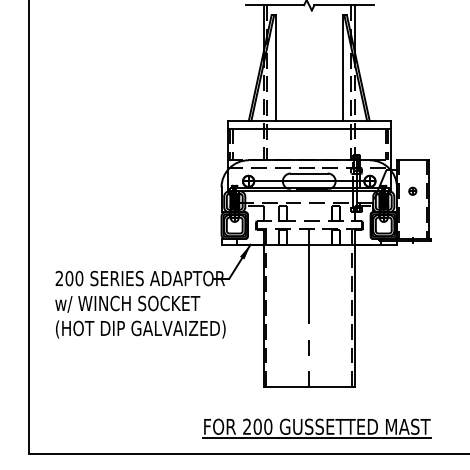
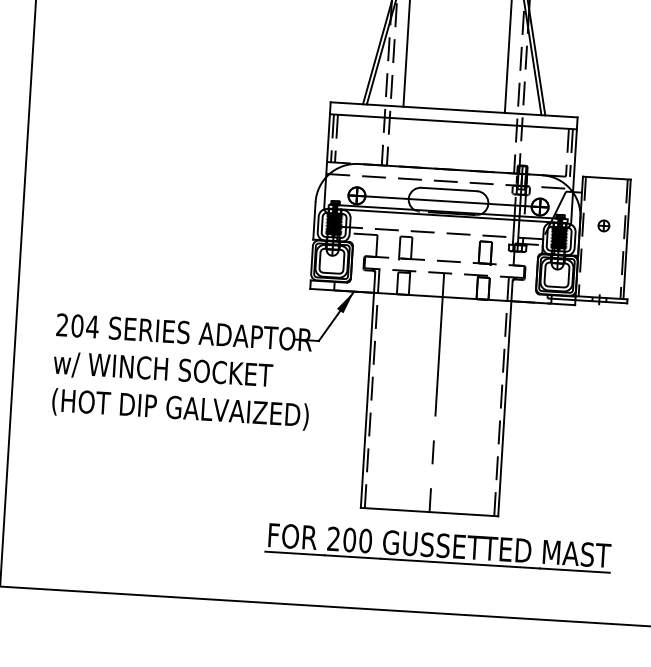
text: (79, 278) -> (92, 326), 200 -> 204
part: (316, 428) -> (438, 547), moved

